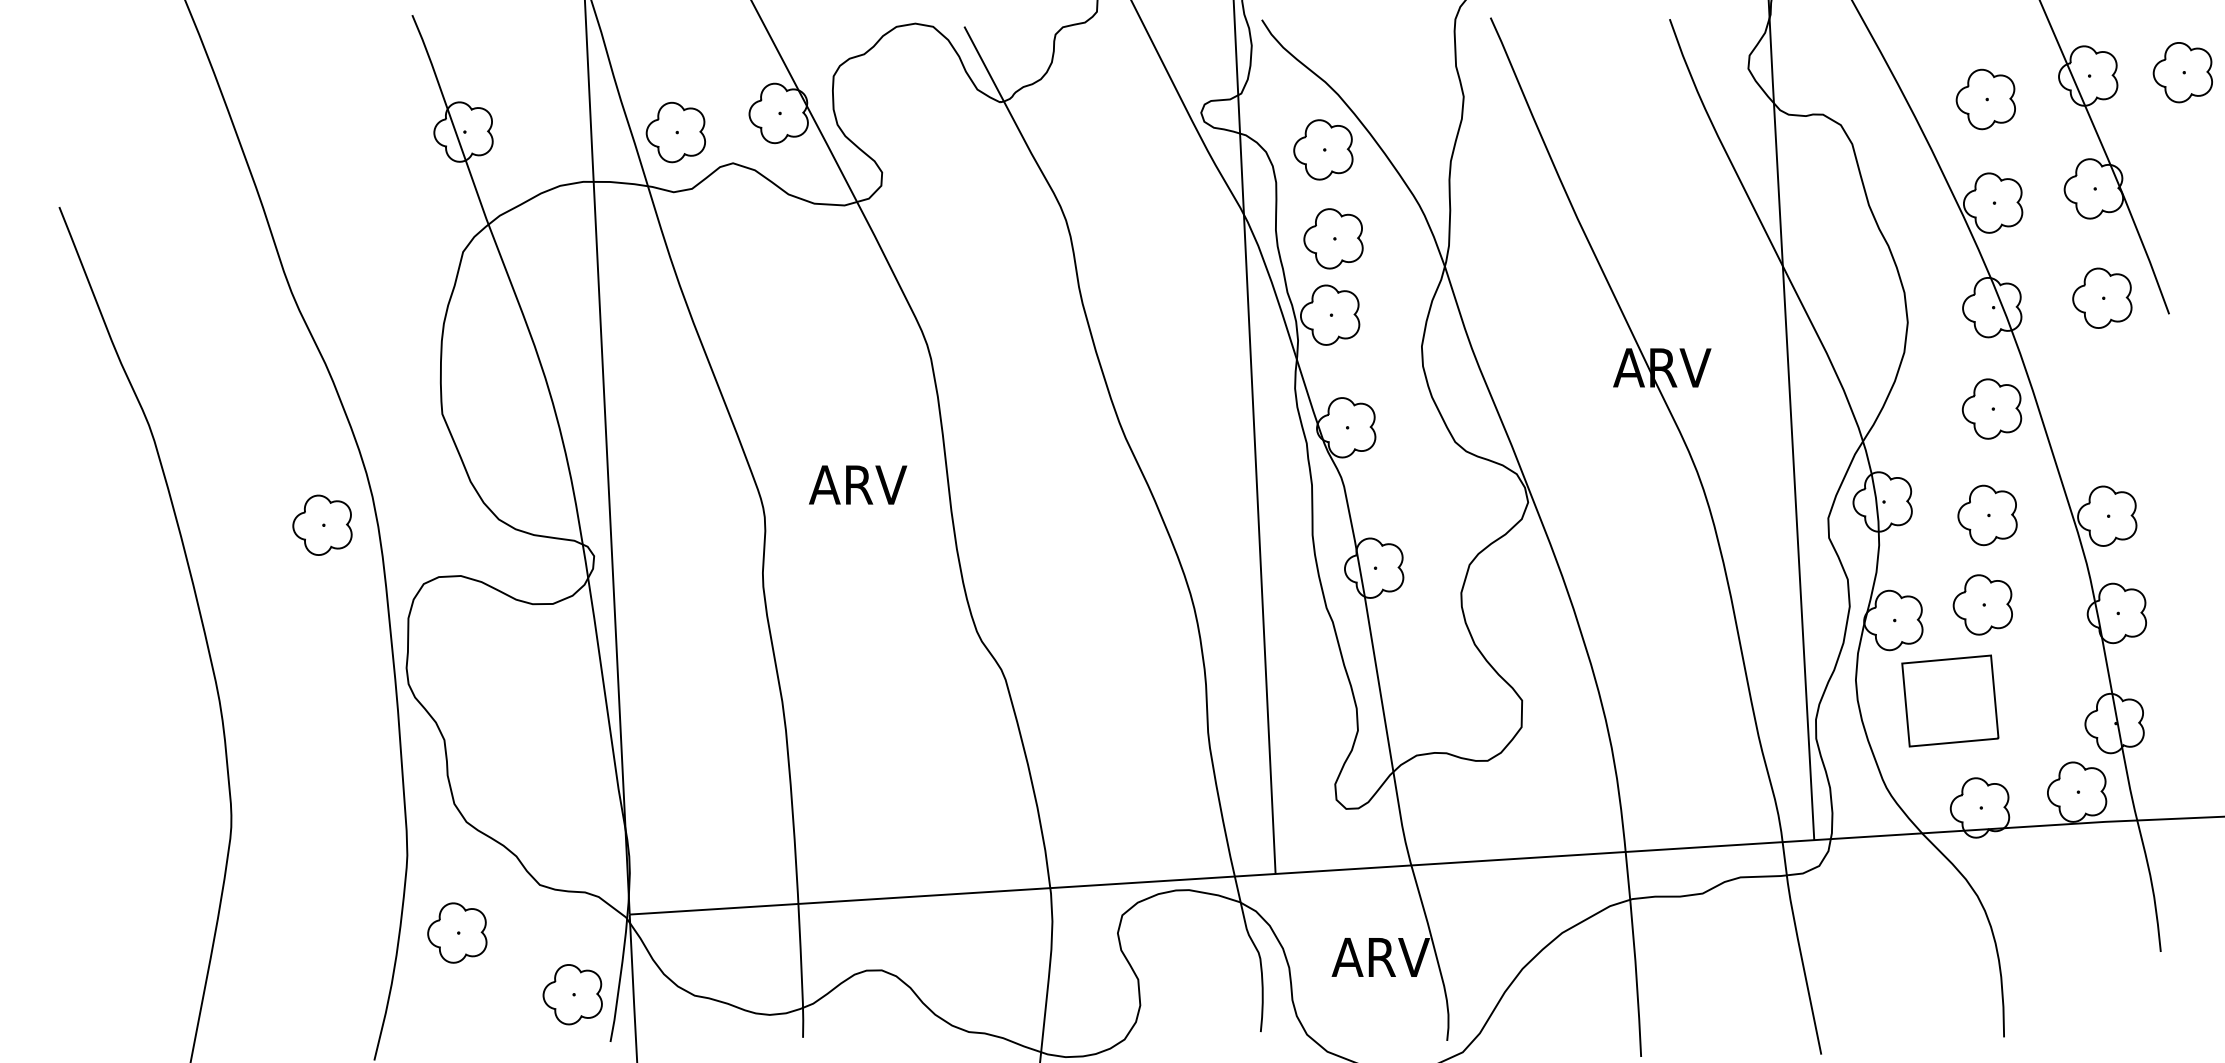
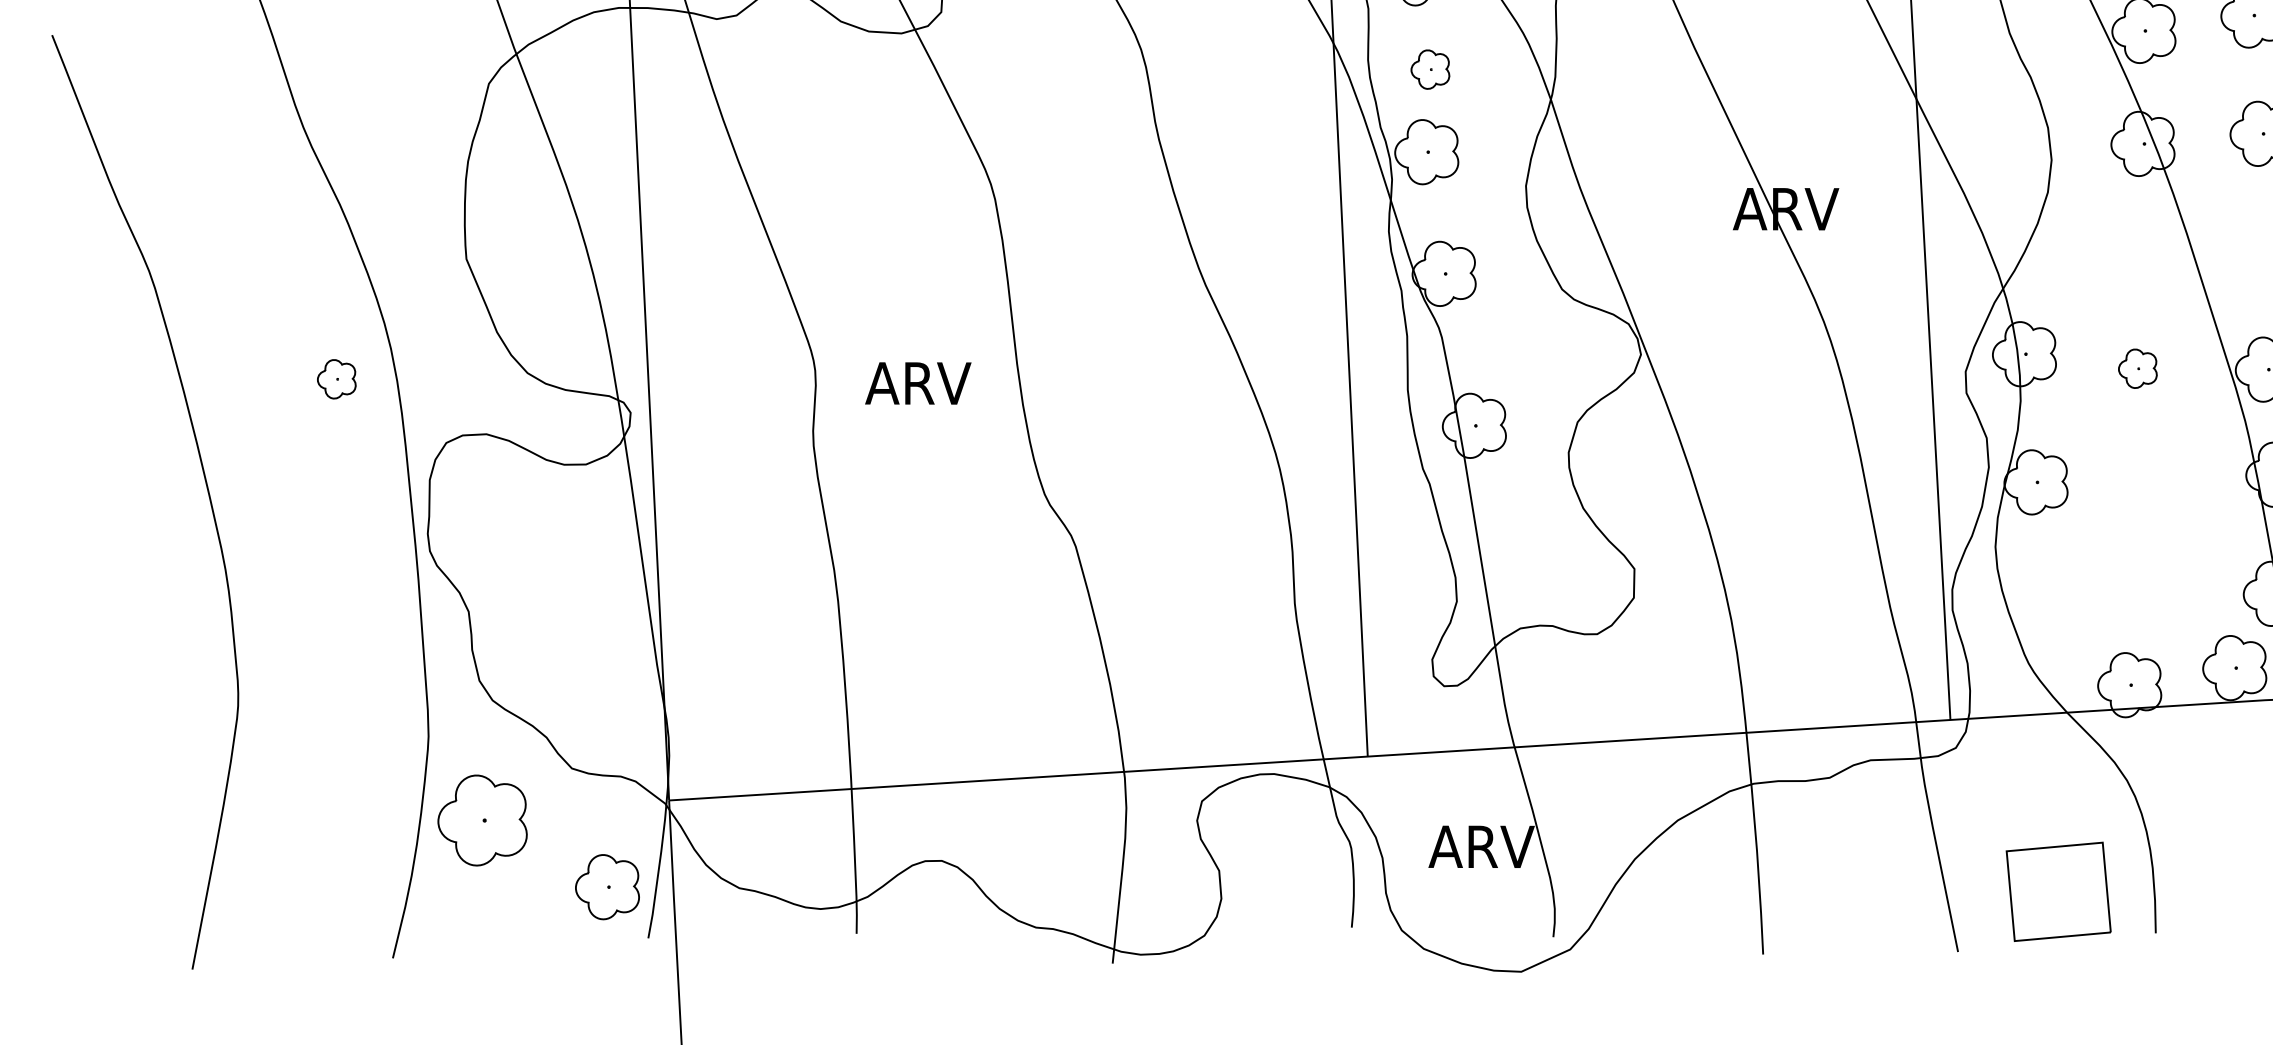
part: (1333, 238) -> (1430, 69), size x0.6
part: (1991, 408) -> (2142, 253), removed
text: (858, 484) -> (918, 382), moved
part: (1987, 515) -> (2137, 368), size x0.6
part: (322, 524) -> (336, 378), size x0.6
part: (1982, 604) -> (2132, 465), removed
part: (1950, 700) -> (2058, 891), moved
part: (457, 932) -> (482, 819), size x1.4

